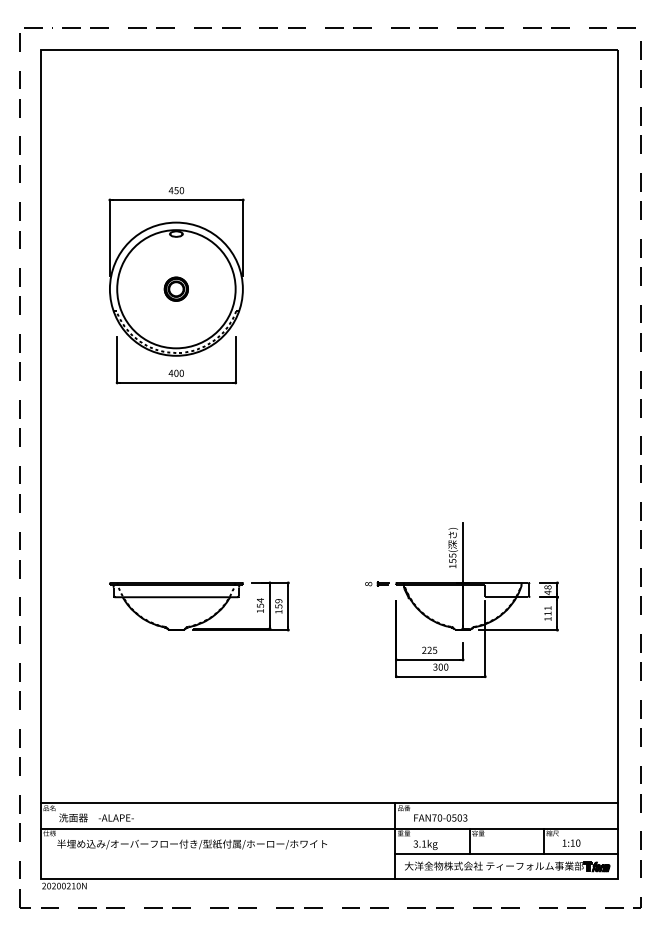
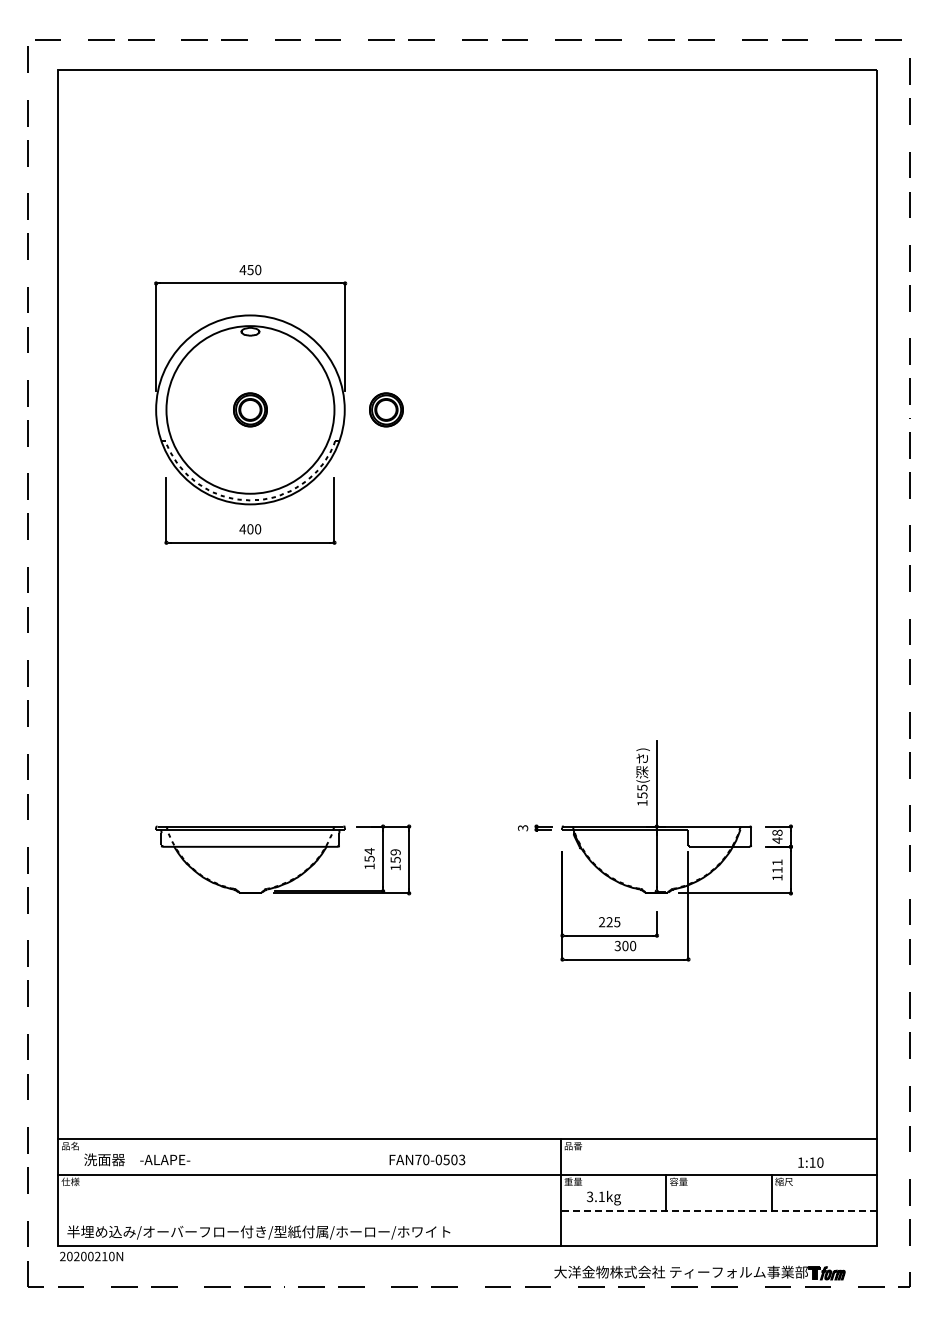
part: (272, 288) -> (386, 409), added
text: (368, 584) -> (523, 828), 8 -> 3
text: (440, 817) -> (427, 1159), moved
text: (571, 843) -> (810, 1162), moved
text: (191, 844) -> (258, 1232), moved
line: (506, 853) -> (718, 1210), solid -> dashed
part: (507, 866) -> (699, 1272), moved

